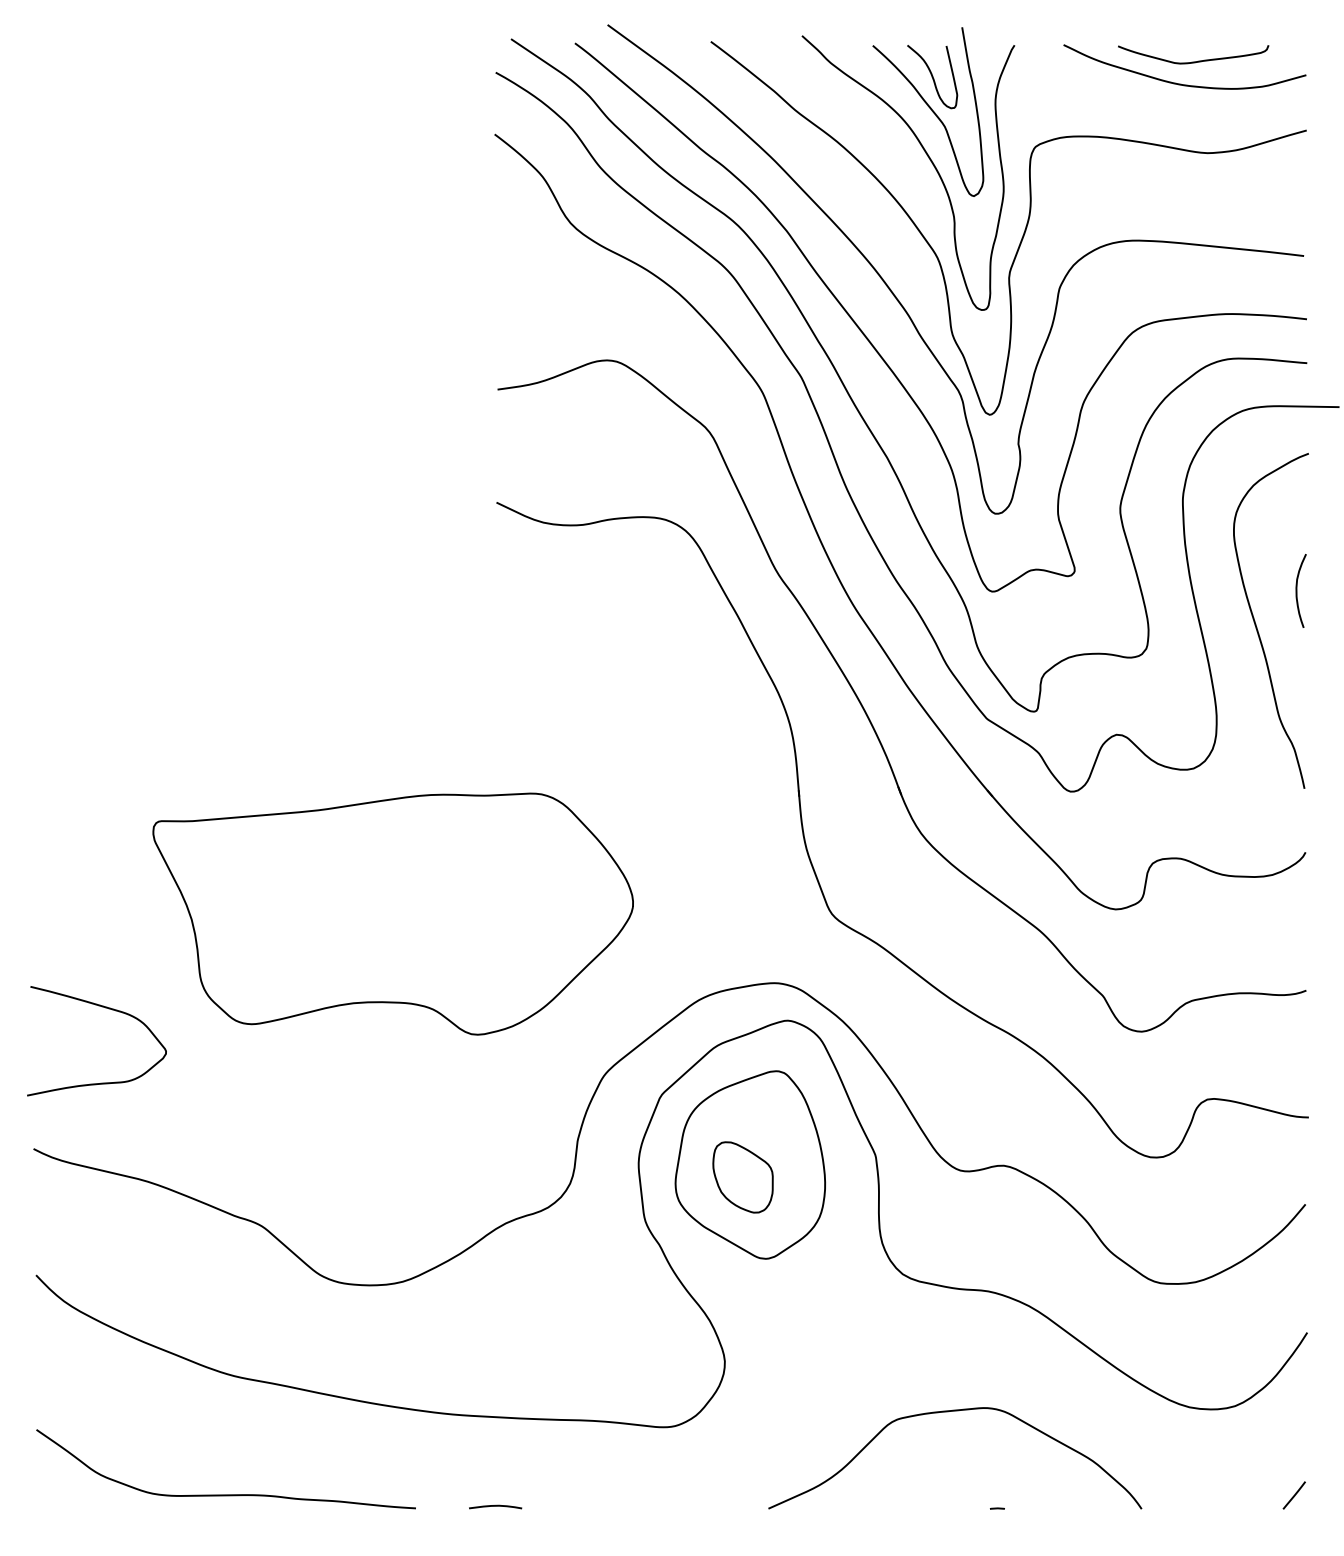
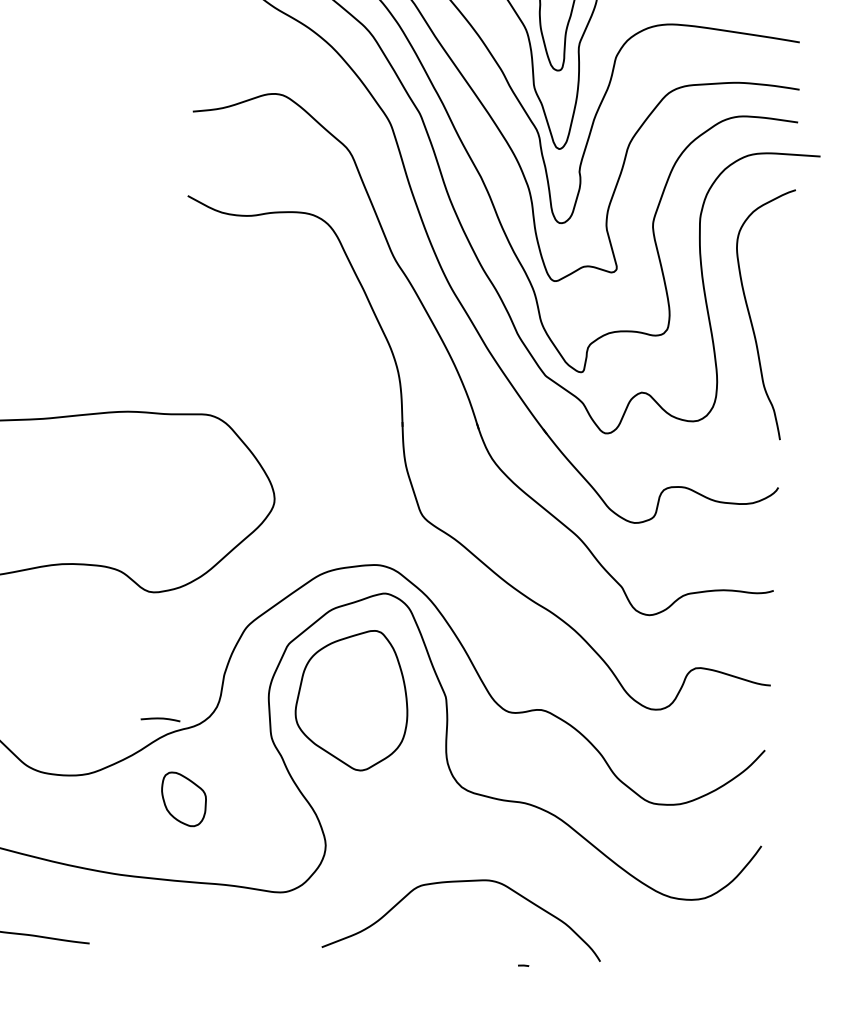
curve: (1297, 590) -> (782, 291), removed
part: (742, 1177) -> (183, 799), moved
curve: (948, 1412) -> (459, 882), moved
line: (1293, 1495) -> (745, 967), removed
curve: (495, 1506) -> (160, 718), moved

